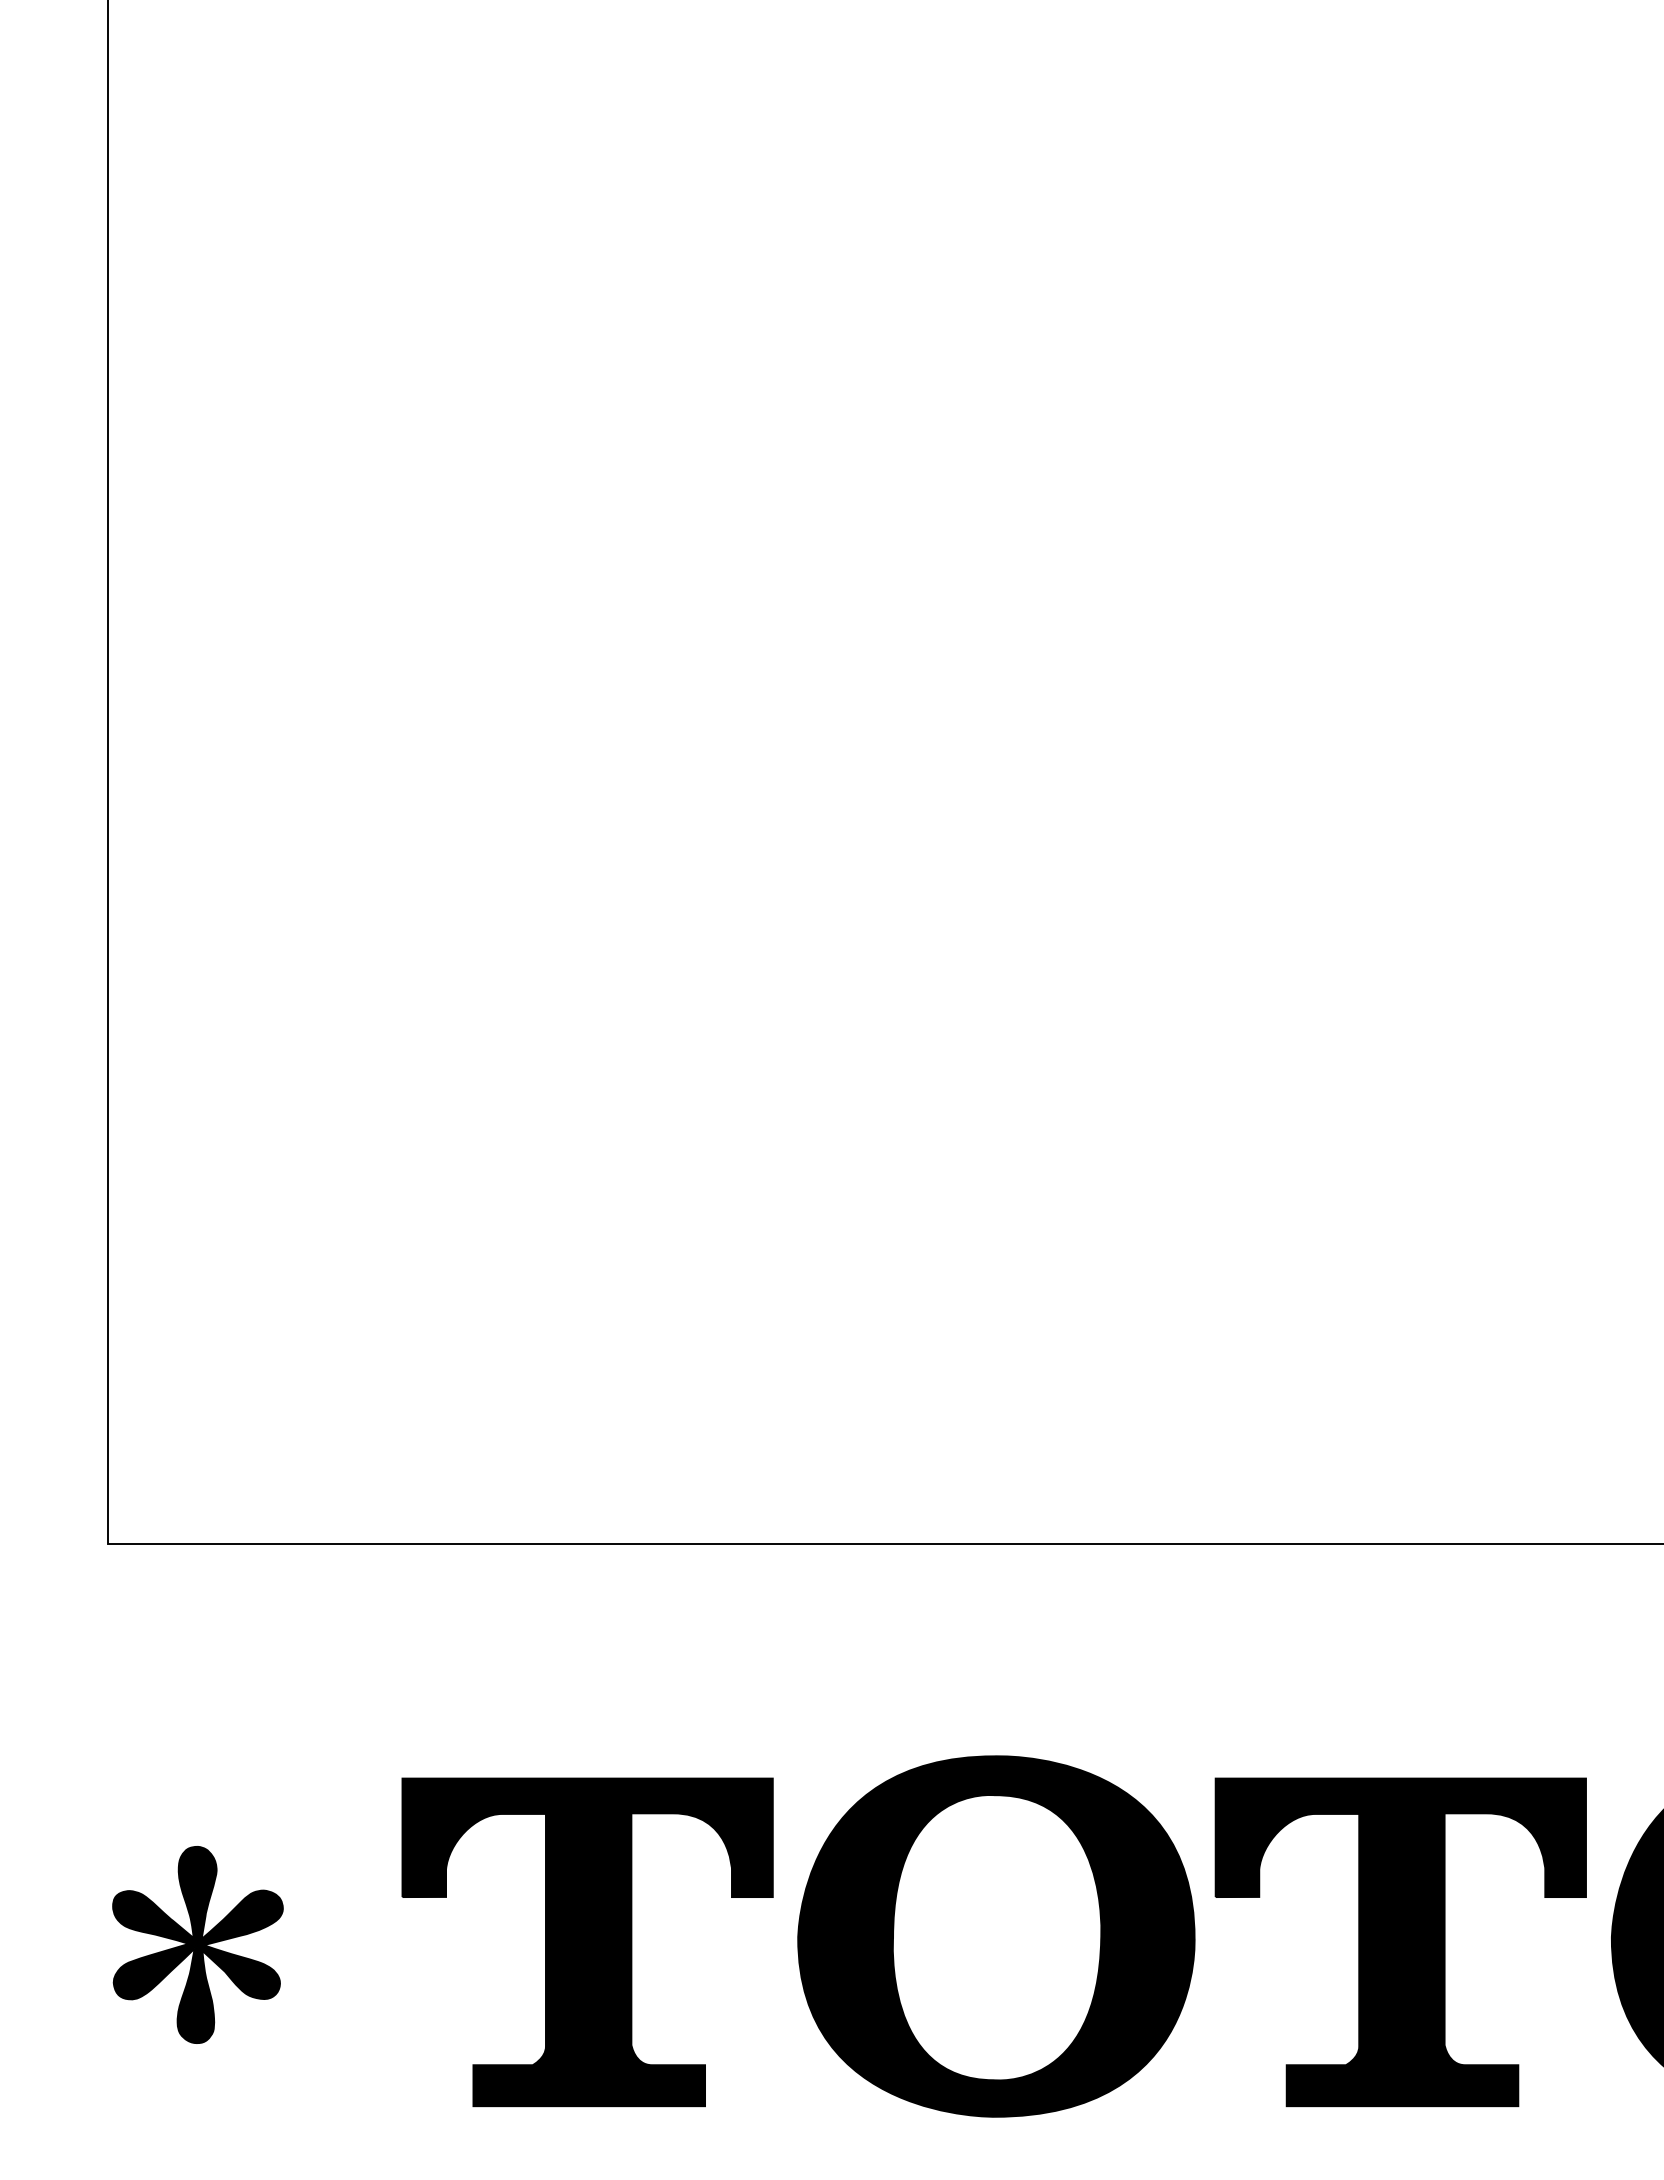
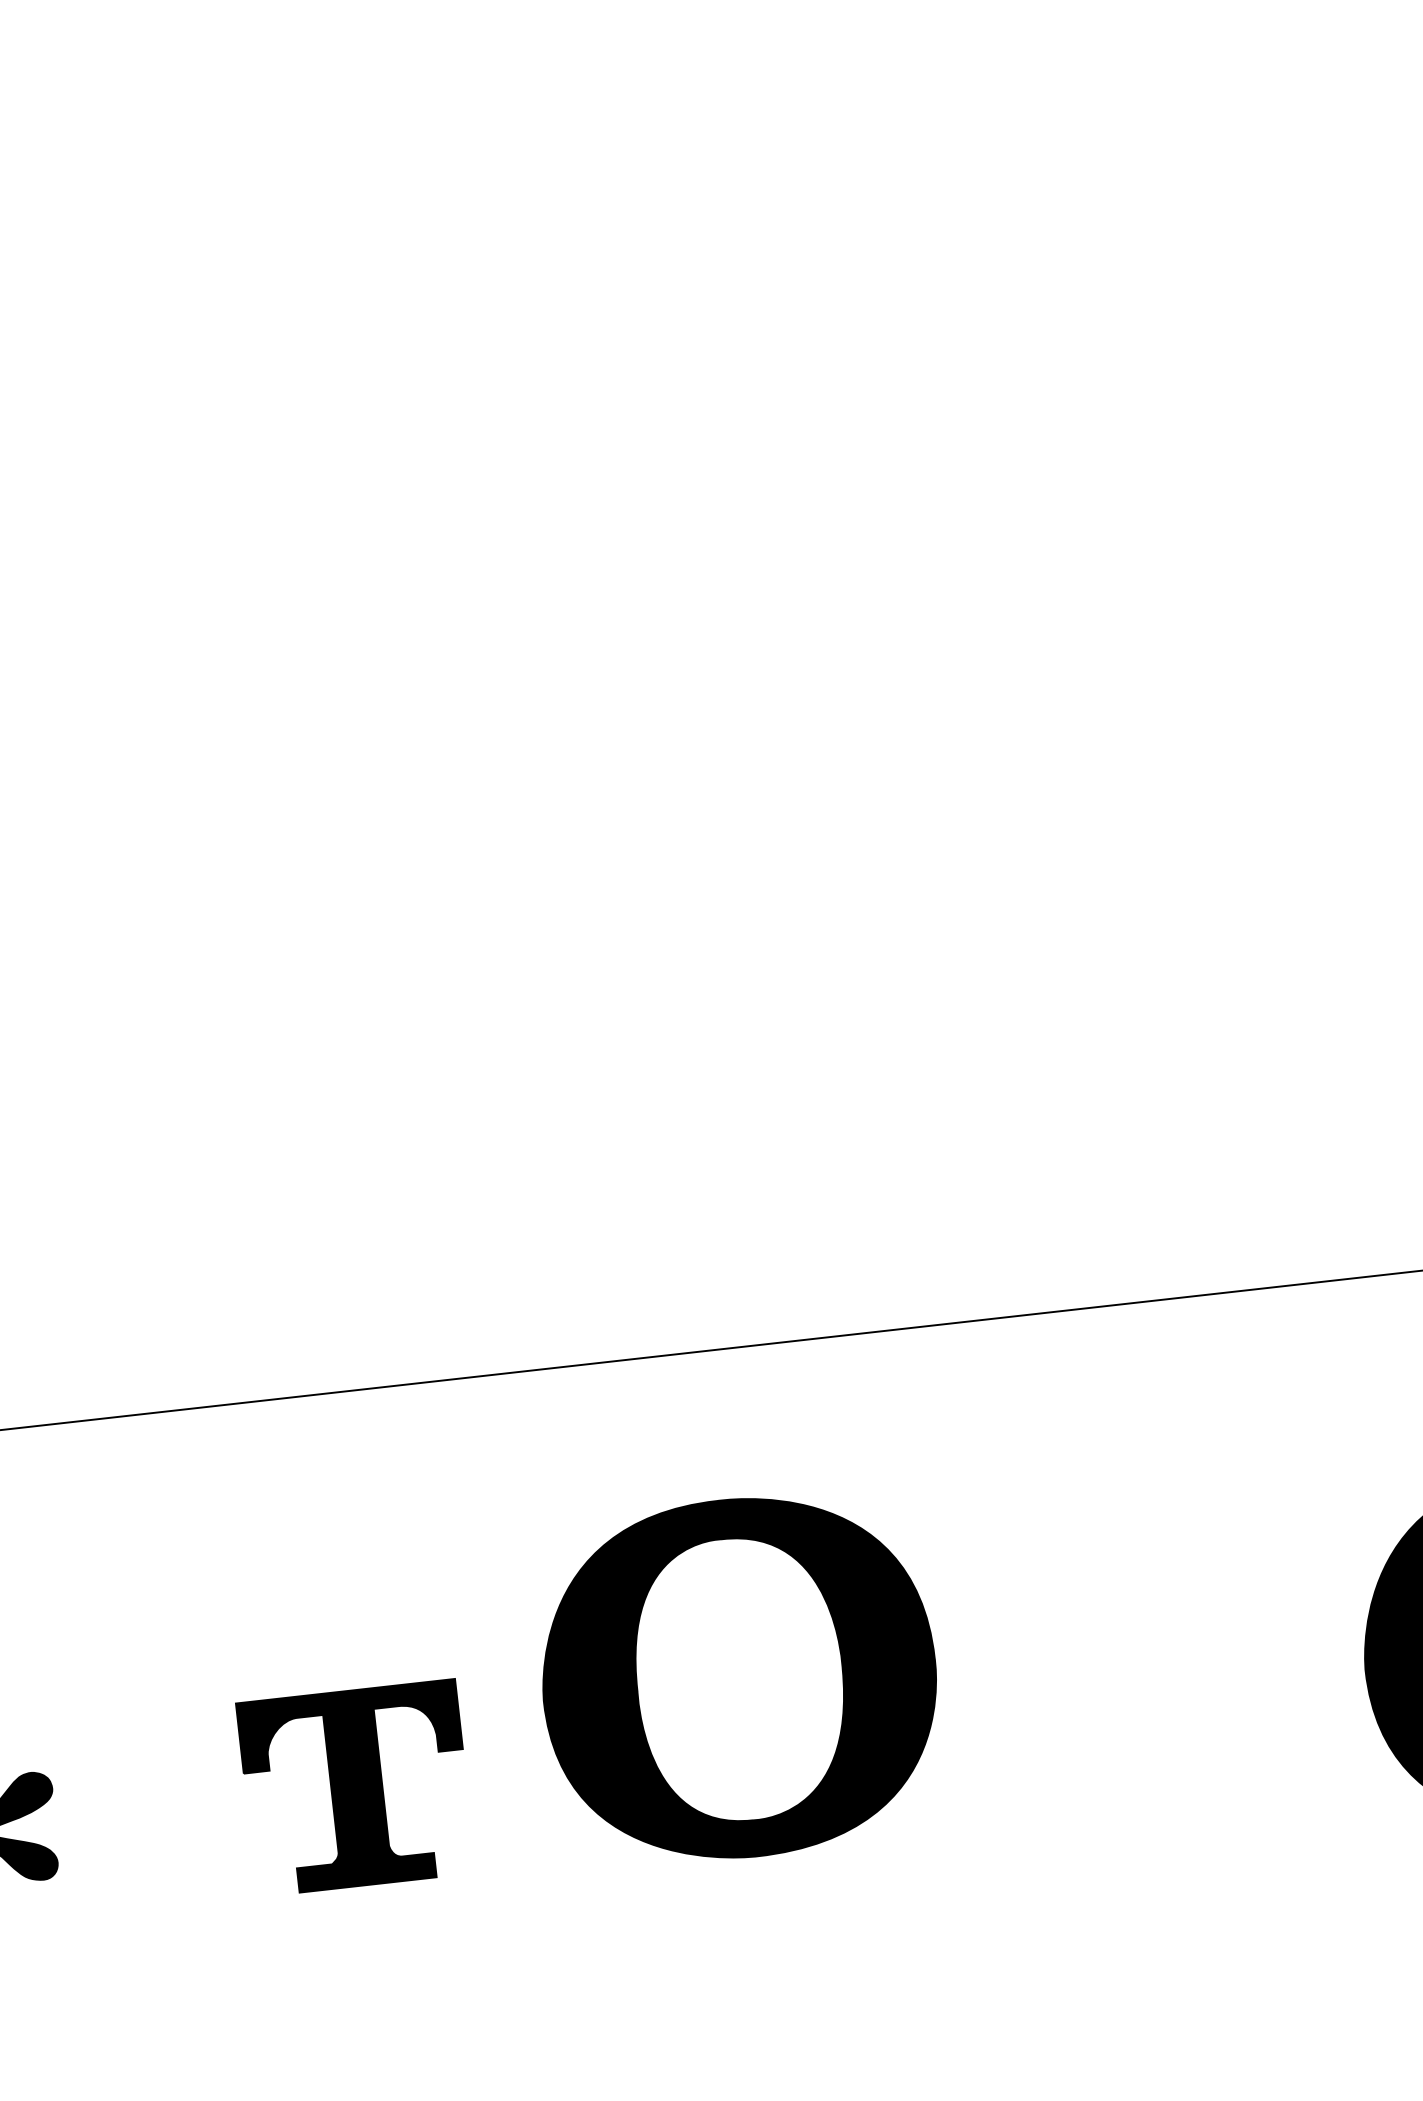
part: (996, 1936) -> (739, 1678), moved
part: (587, 1942) -> (356, 1788), size x0.6
part: (1400, 1942) -> (1157, 1698), removed

